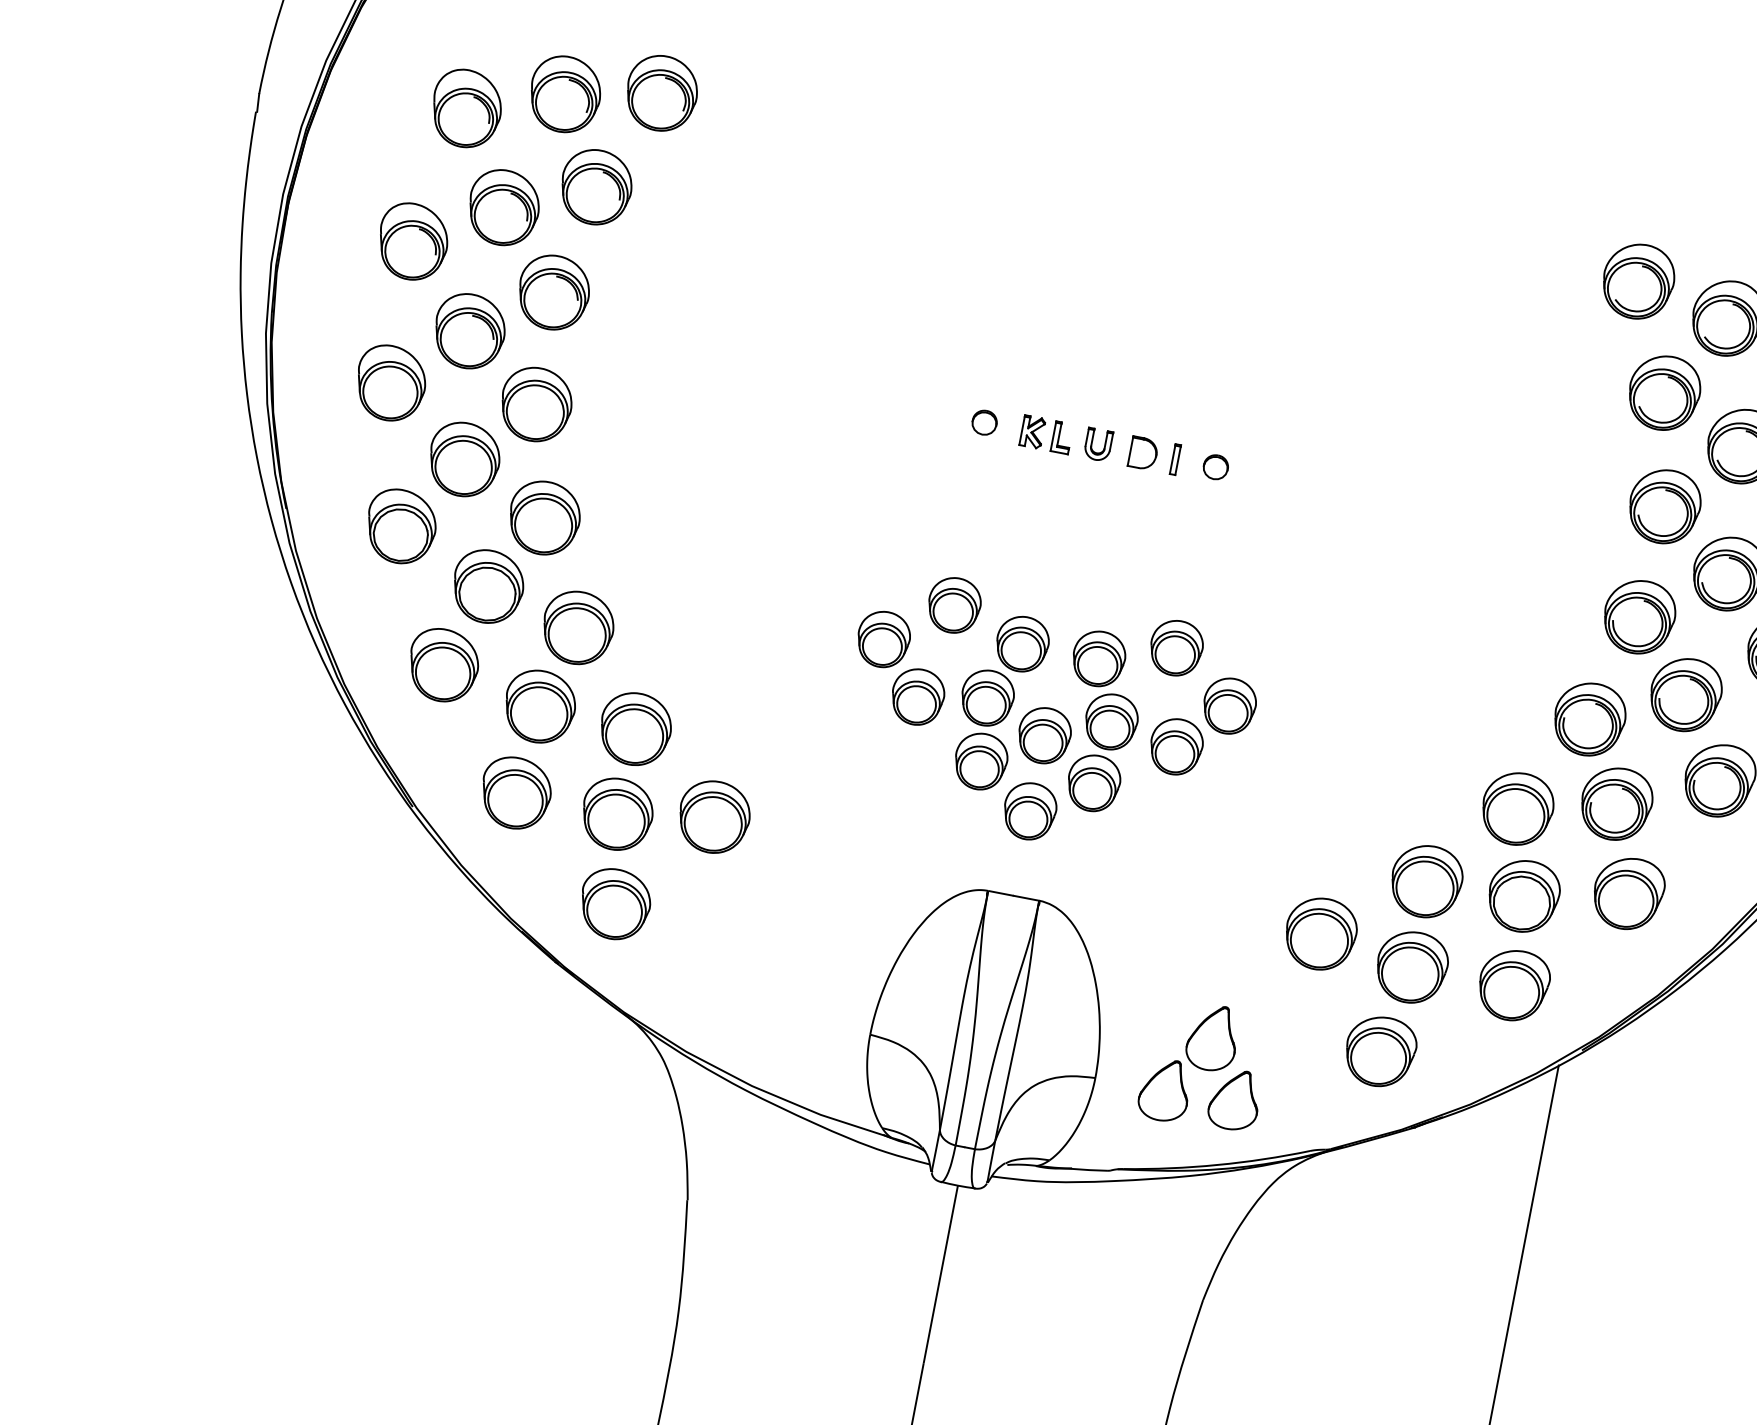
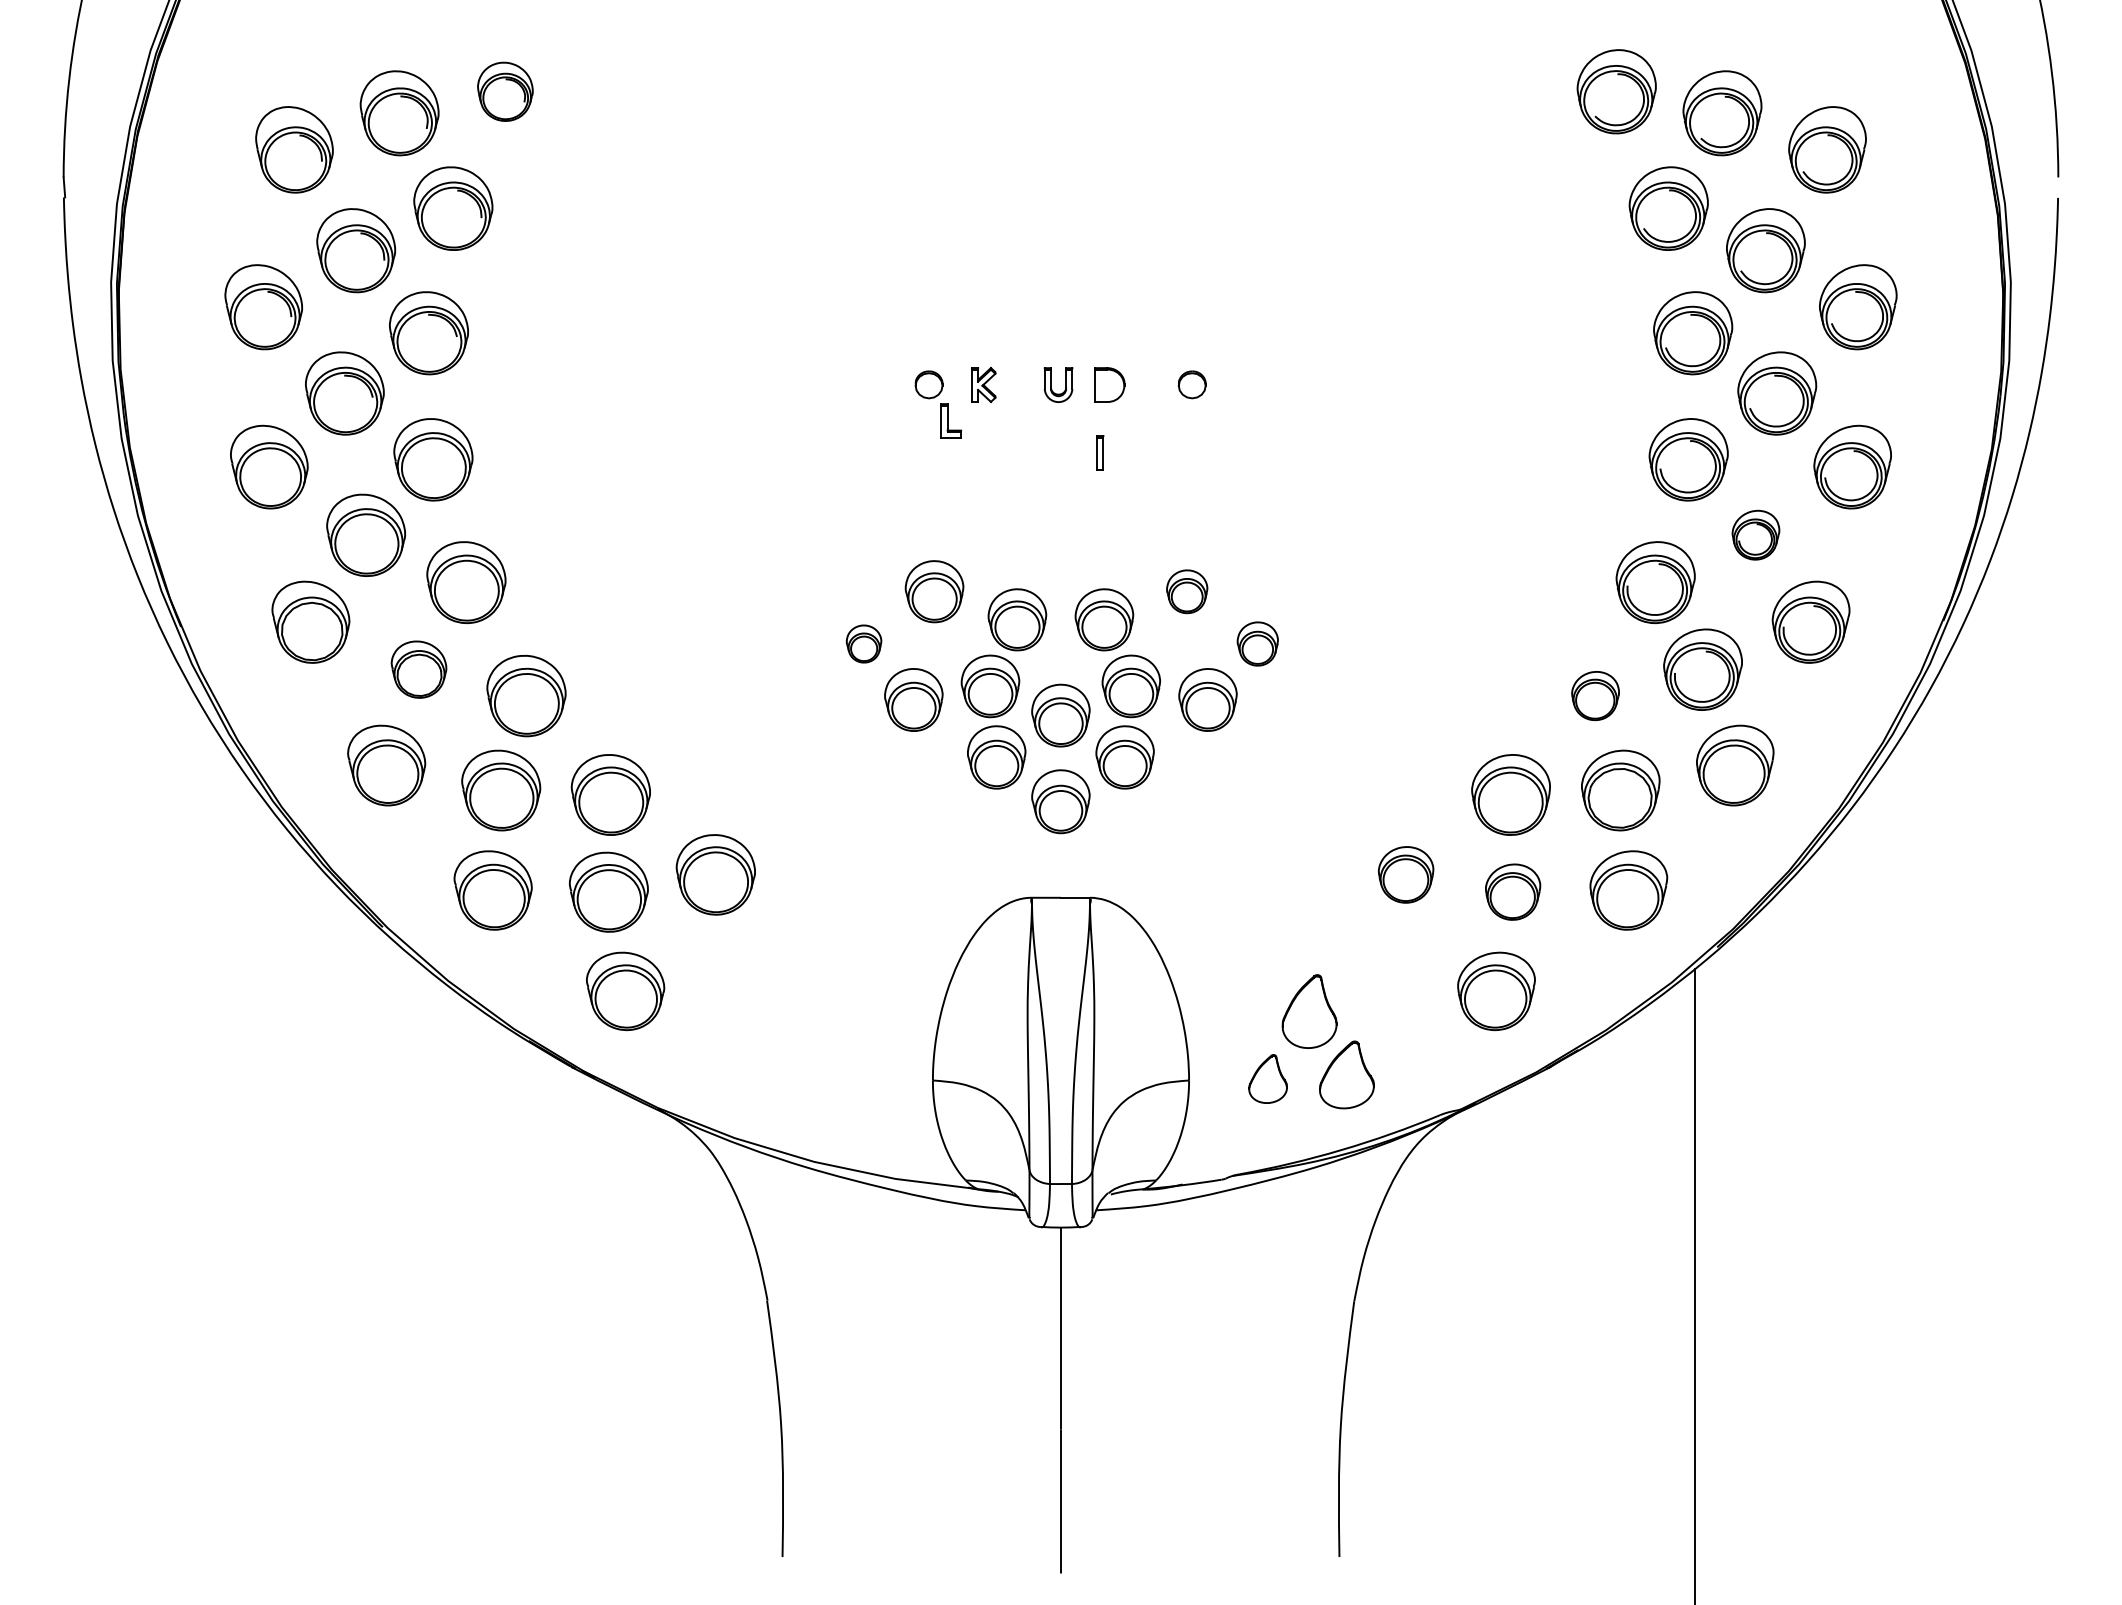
part: (662, 93) -> (505, 91), size x0.7
part: (1061, 437) -> (950, 420), moved
part: (1175, 459) -> (1100, 452), moved
part: (487, 586) -> (418, 669), size x0.7
part: (883, 638) -> (863, 643), size x0.6
part: (1175, 647) -> (1186, 591), size x0.7
part: (1685, 694) -> (1755, 534), size x0.6
part: (1229, 705) -> (1257, 643), size x0.7
part: (1517, 808) -> (1595, 695), size x0.6
part: (1320, 933) -> (1405, 874), size x0.7
part: (1411, 966) -> (1512, 891), size x0.7
part: (1164, 1089) -> (1267, 1078), size x0.7

